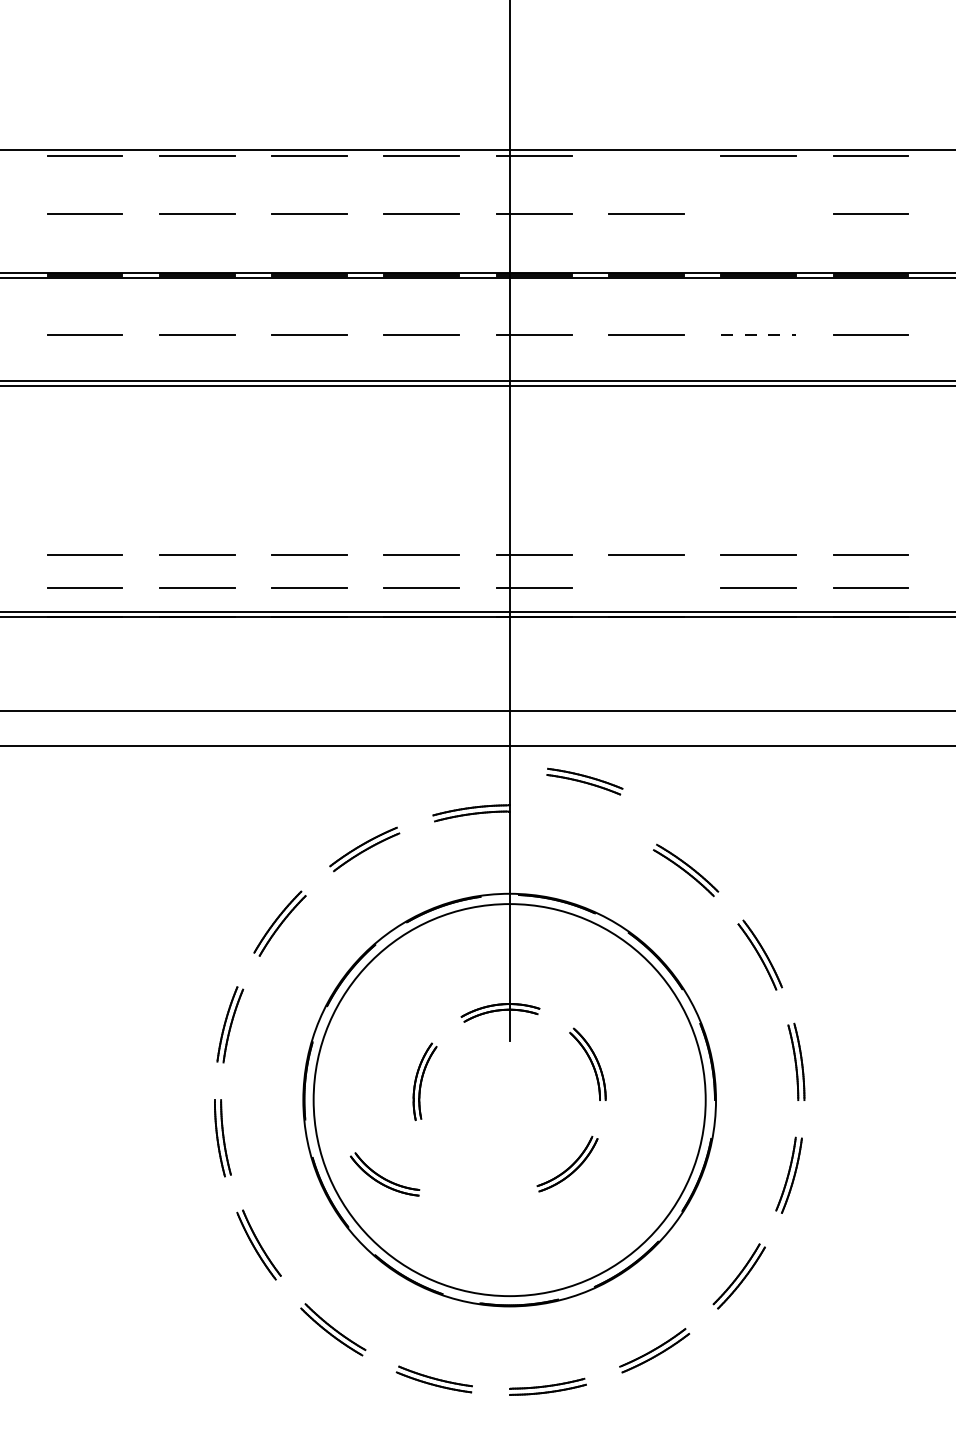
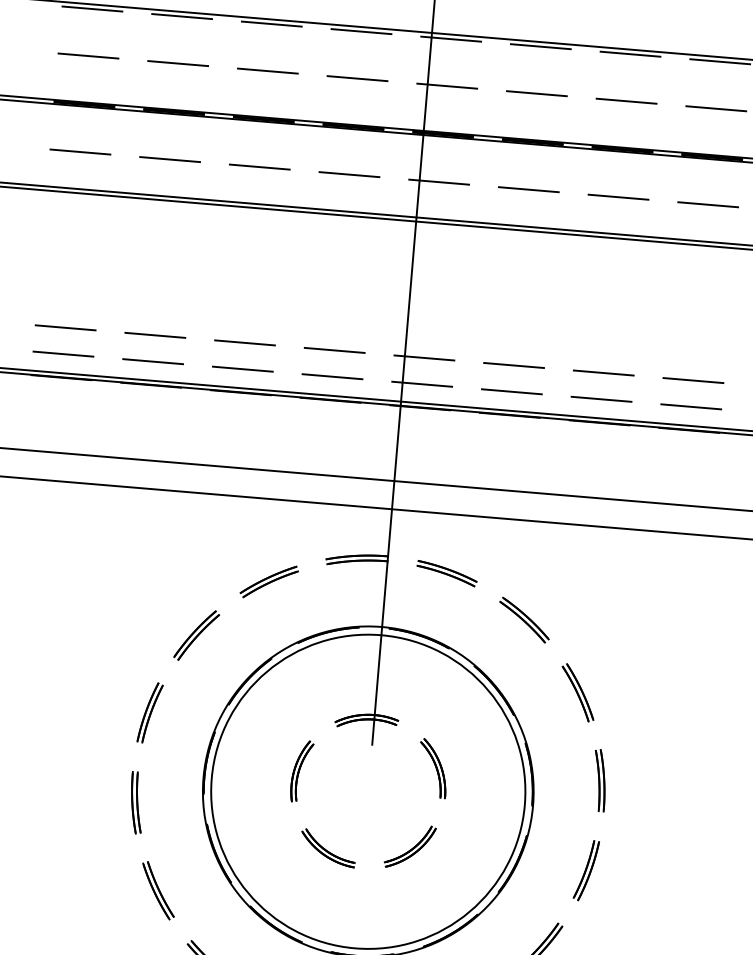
line: (646, 155) -> (540, 46), added
line: (758, 214) -> (626, 101), added
line: (759, 334) -> (619, 197), dashed -> solid
line: (646, 587) -> (511, 391), added
part: (584, 781) -> (446, 573), moved
part: (384, 1174) -> (328, 848), moved

